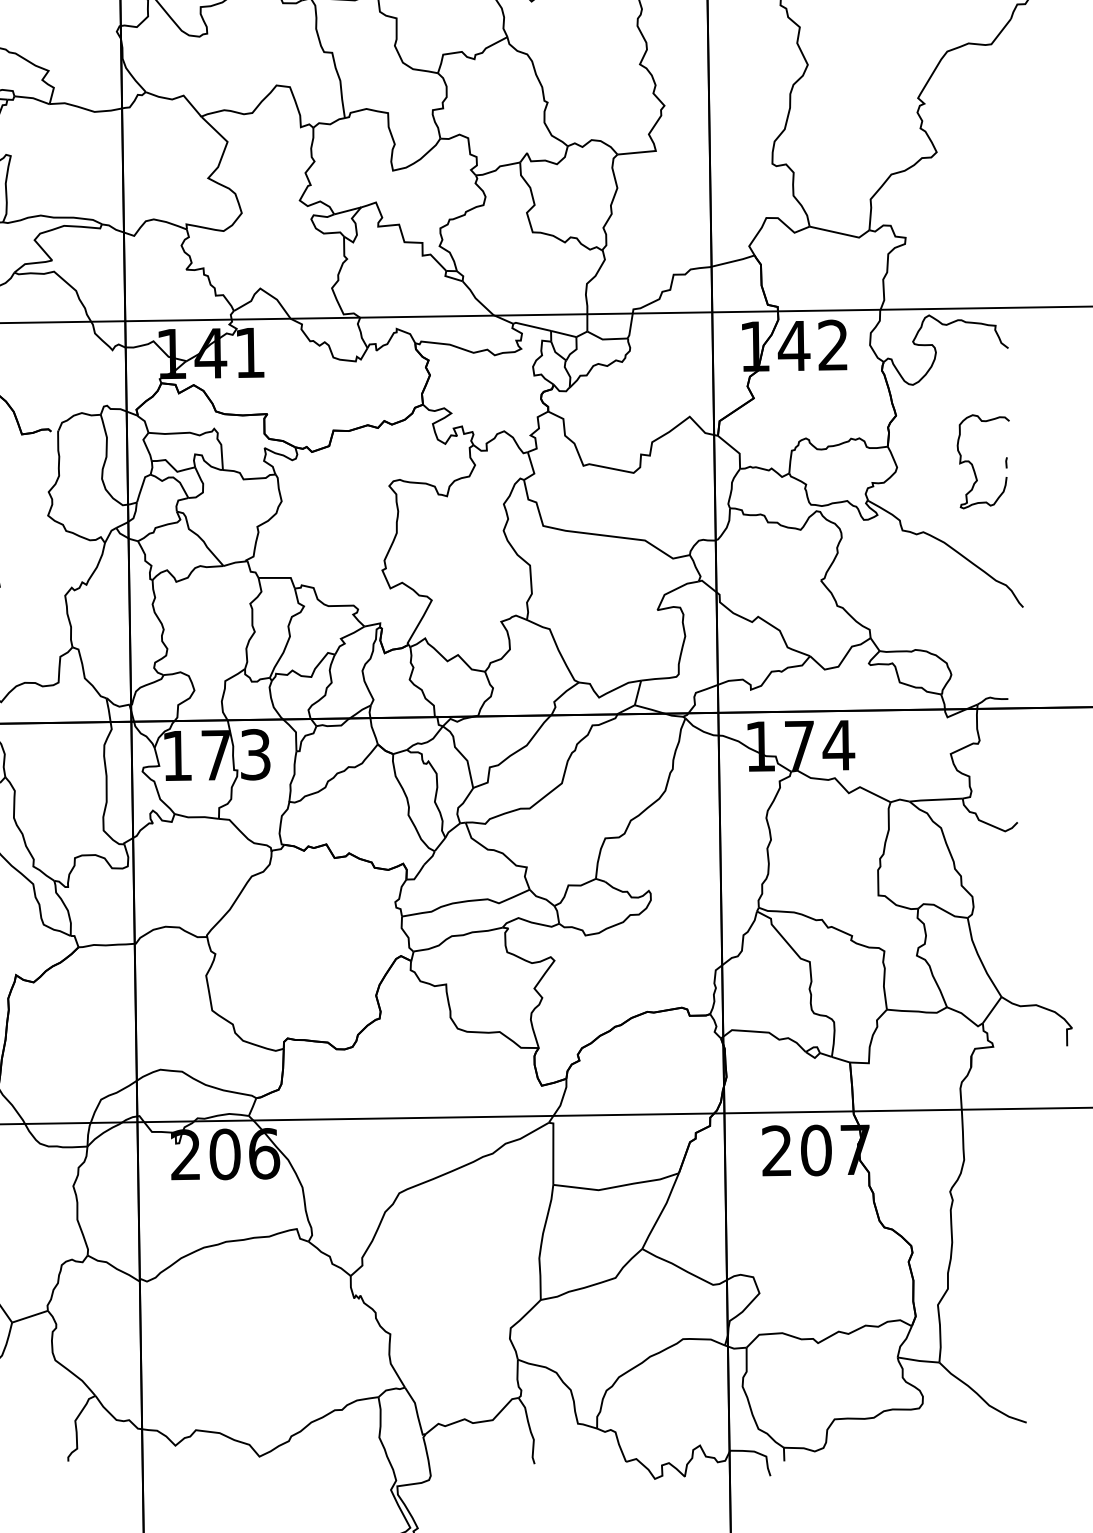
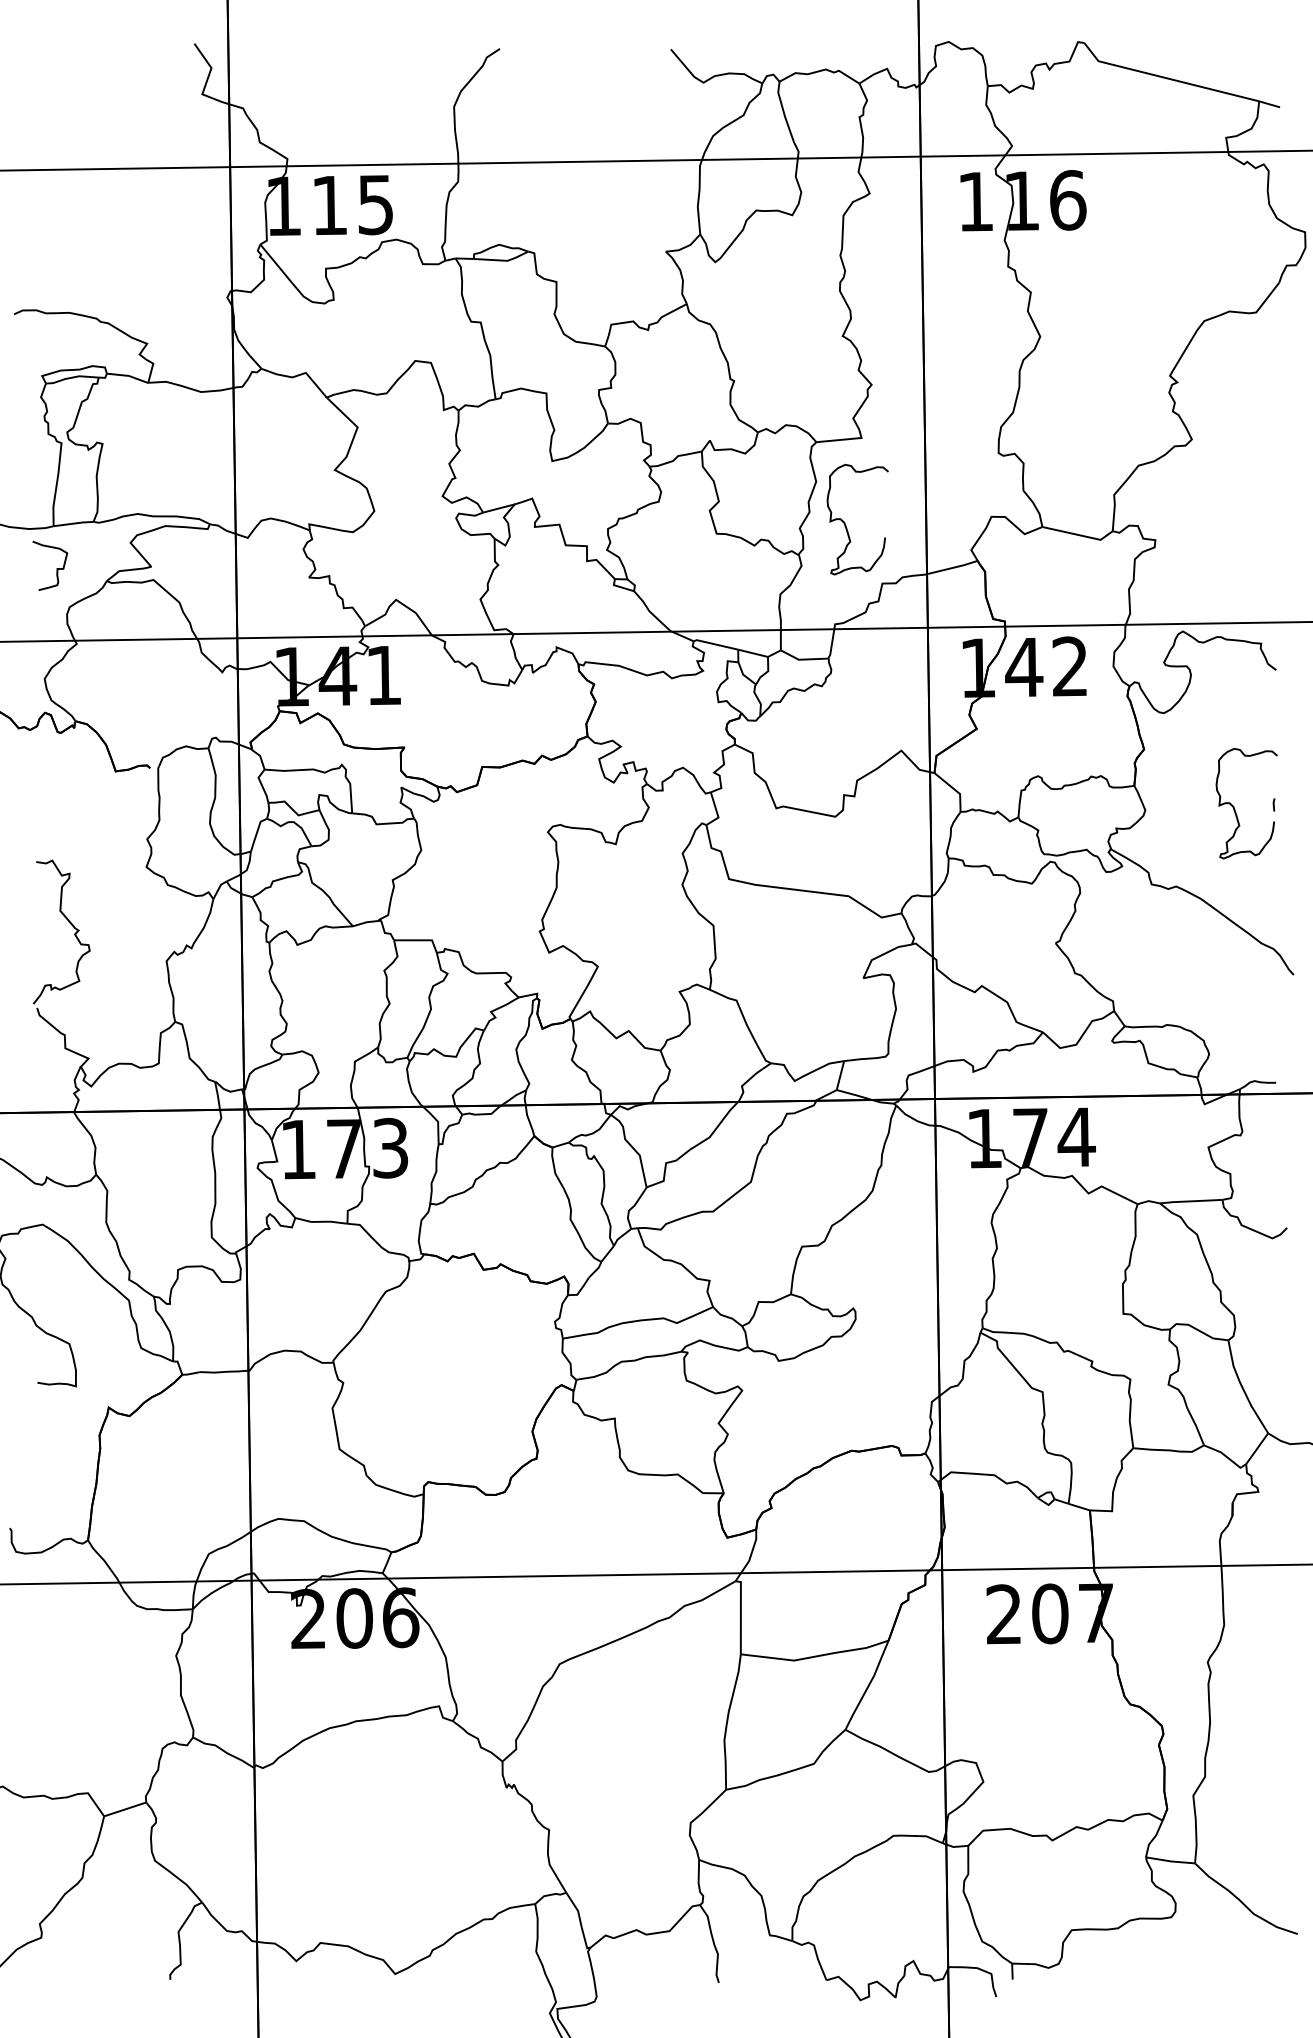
curve: (642, 222) -> (845, 522), added

